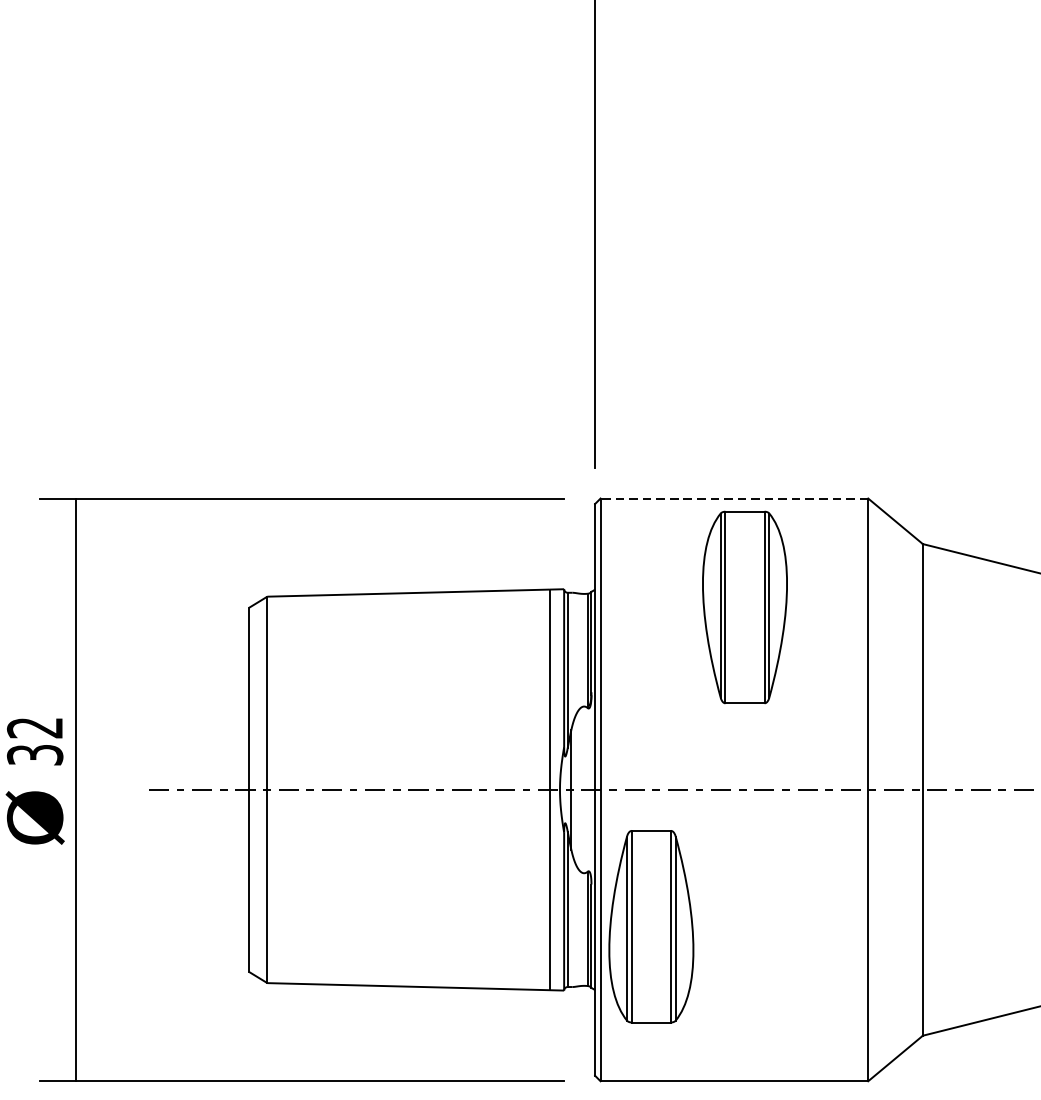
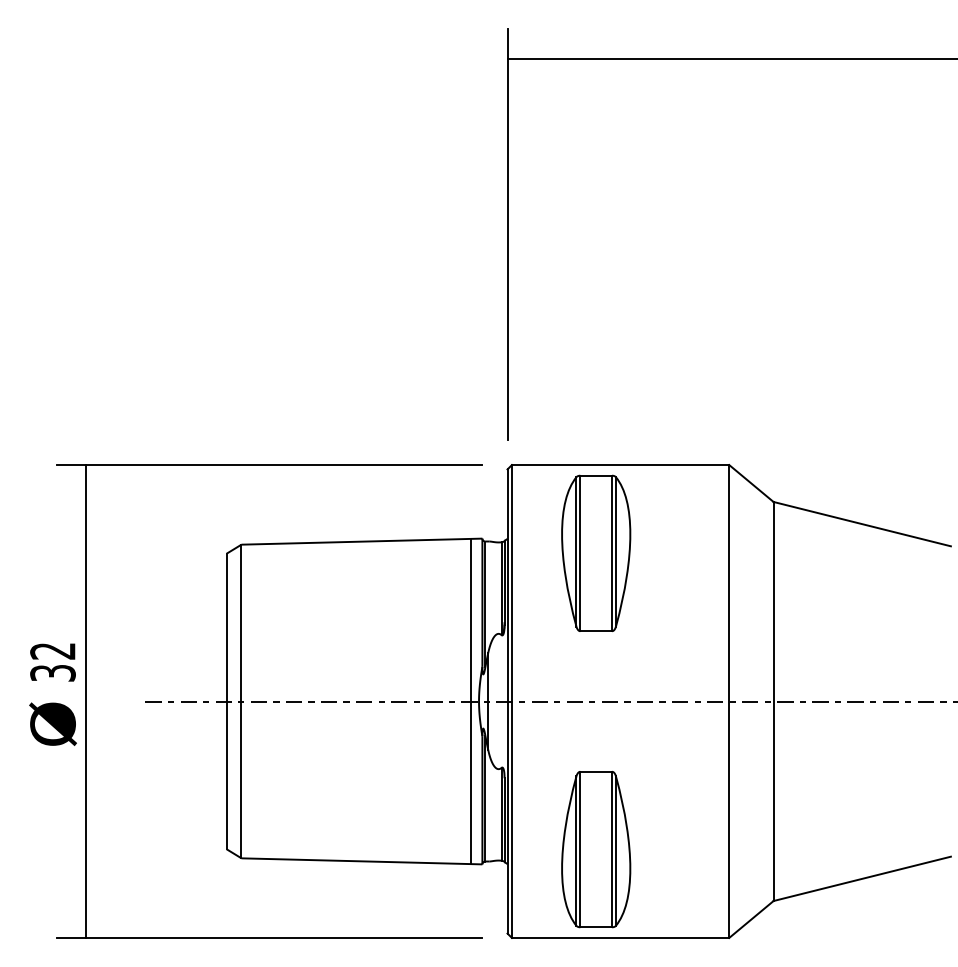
line: (734, 499) -> (620, 465), dashed -> solid
part: (745, 606) -> (596, 552), moved
part: (651, 926) -> (596, 849), moved

